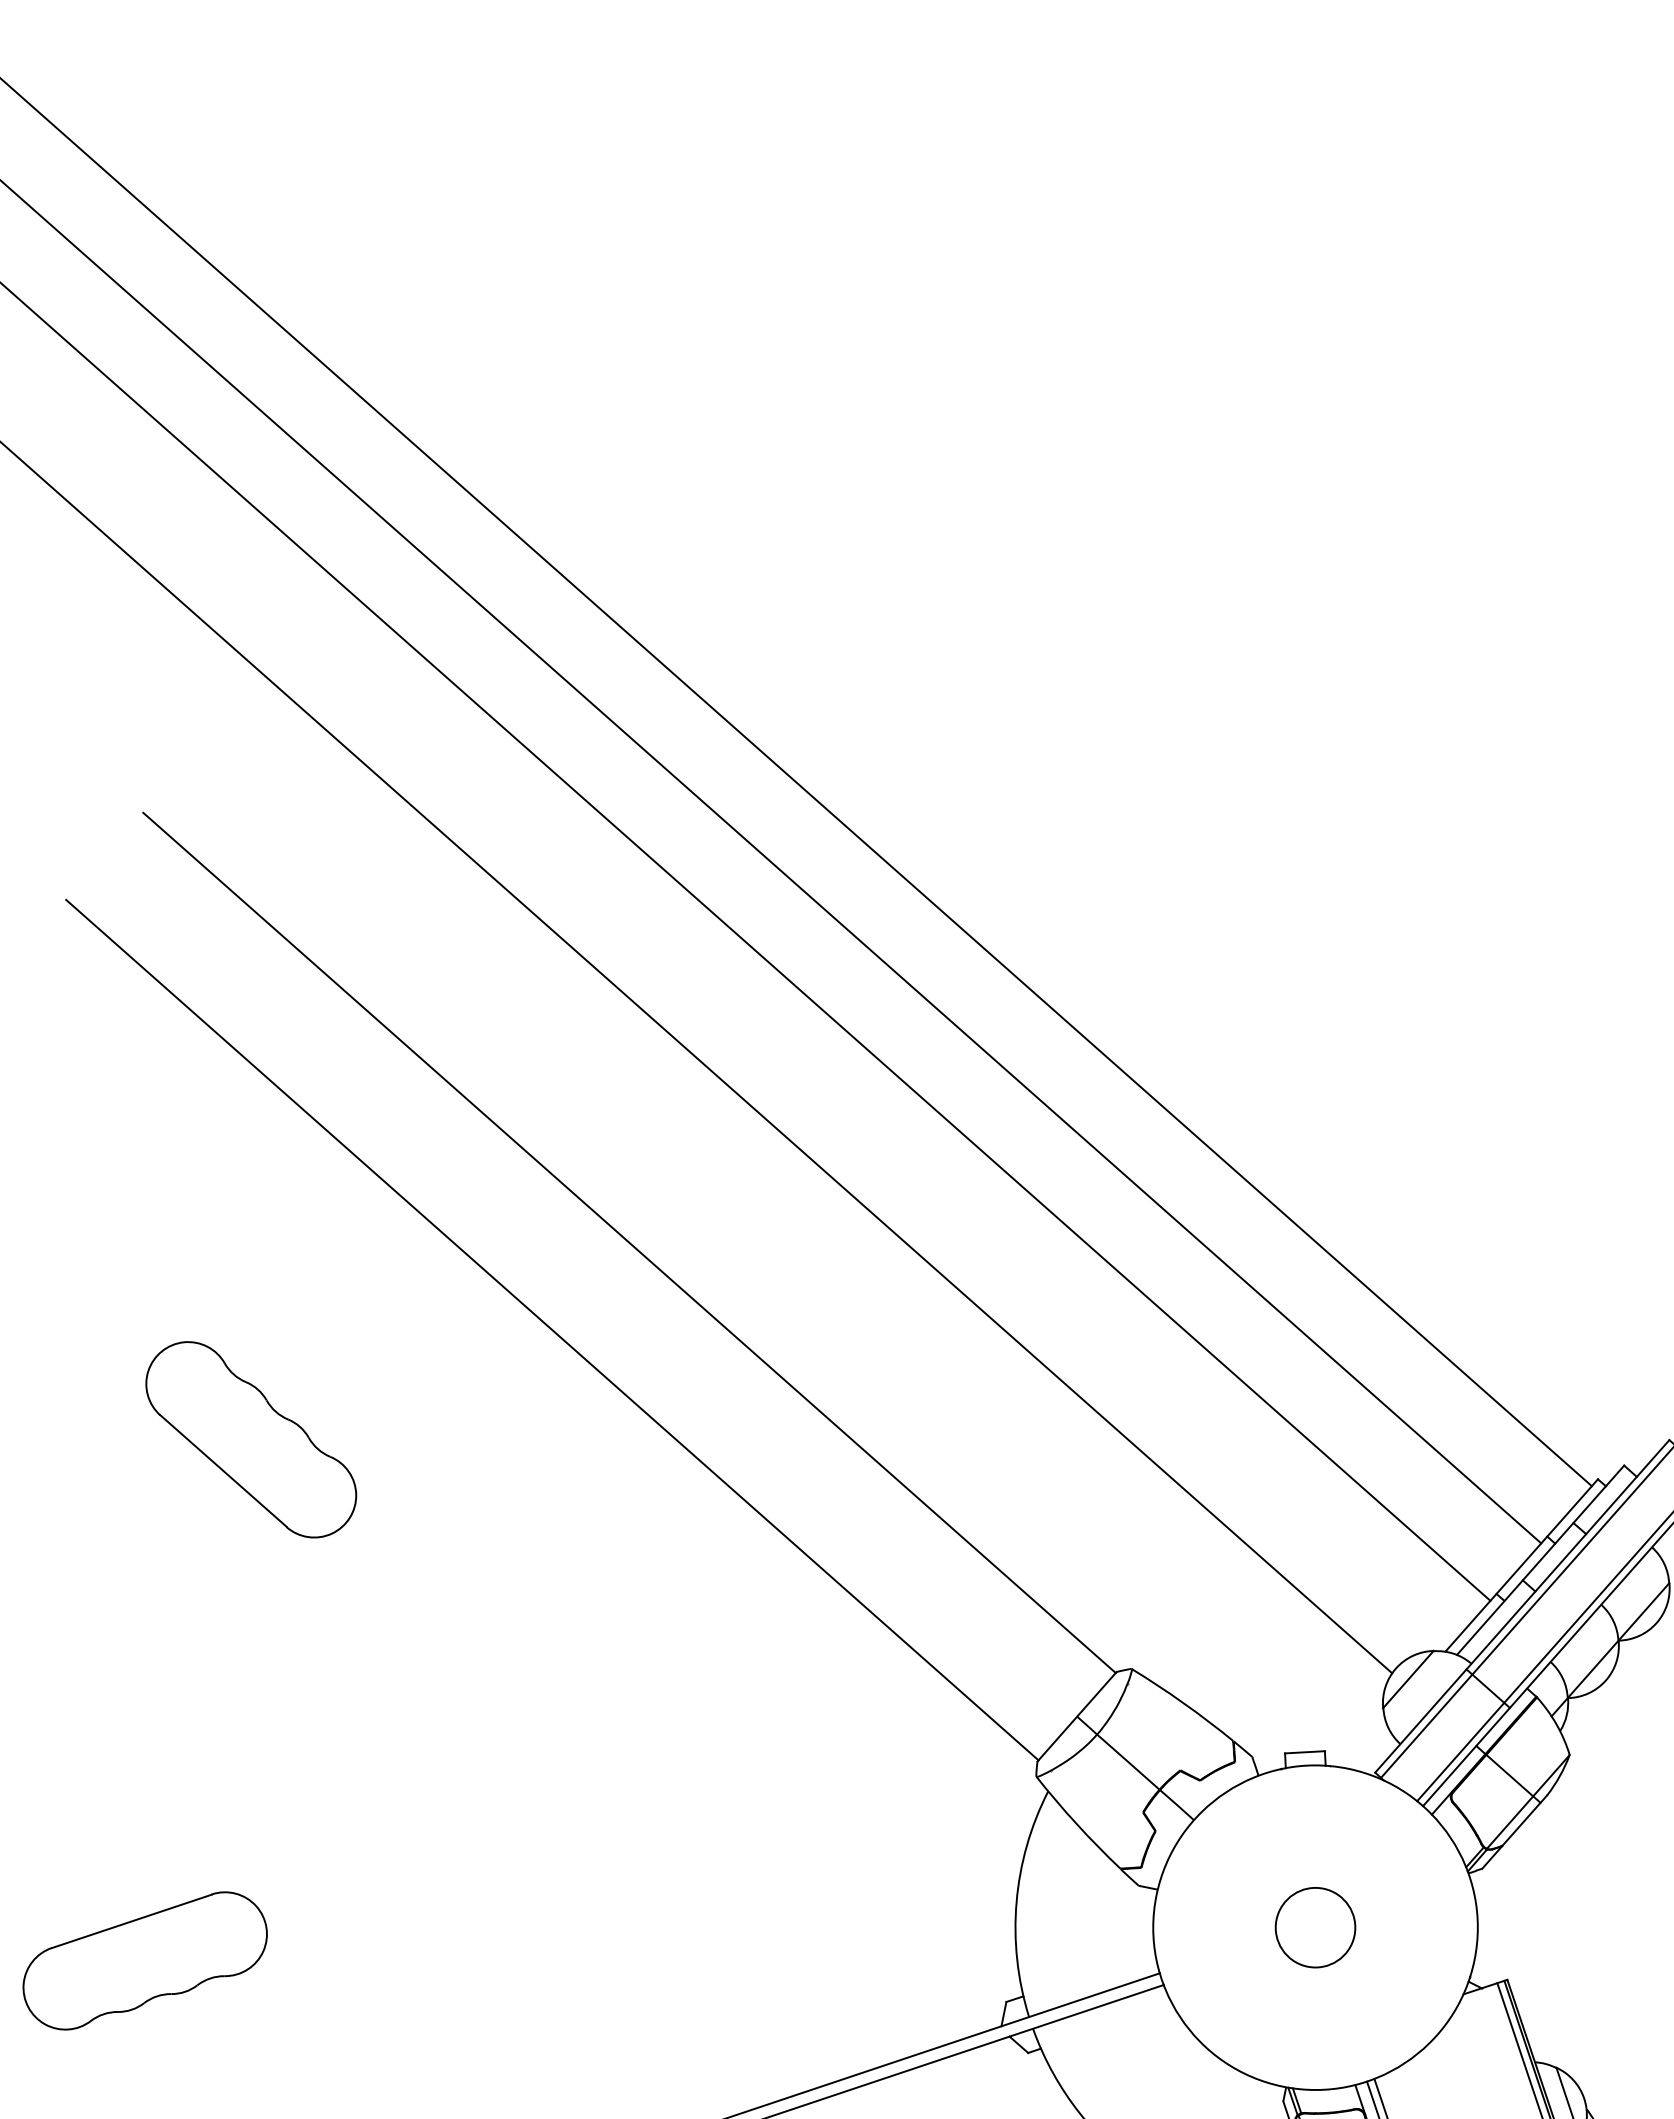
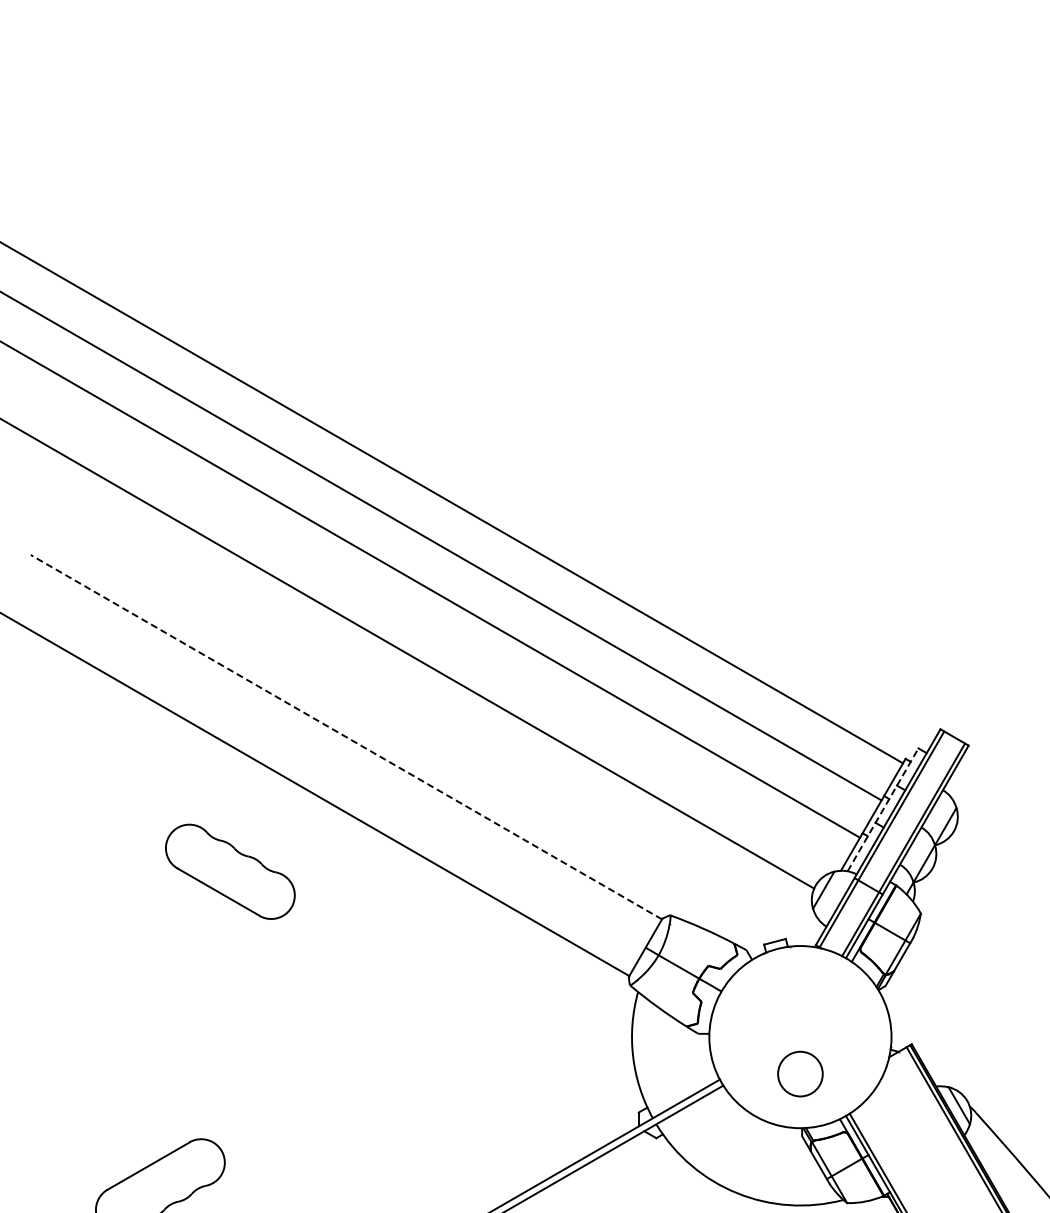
line: (629, 1241) -> (346, 736), solid -> dashed
part: (251, 1439) -> (230, 871), moved
line: (1541, 1559) -> (883, 809), solid -> dashed
circle: (1315, 1926) -> (800, 1073), moved

